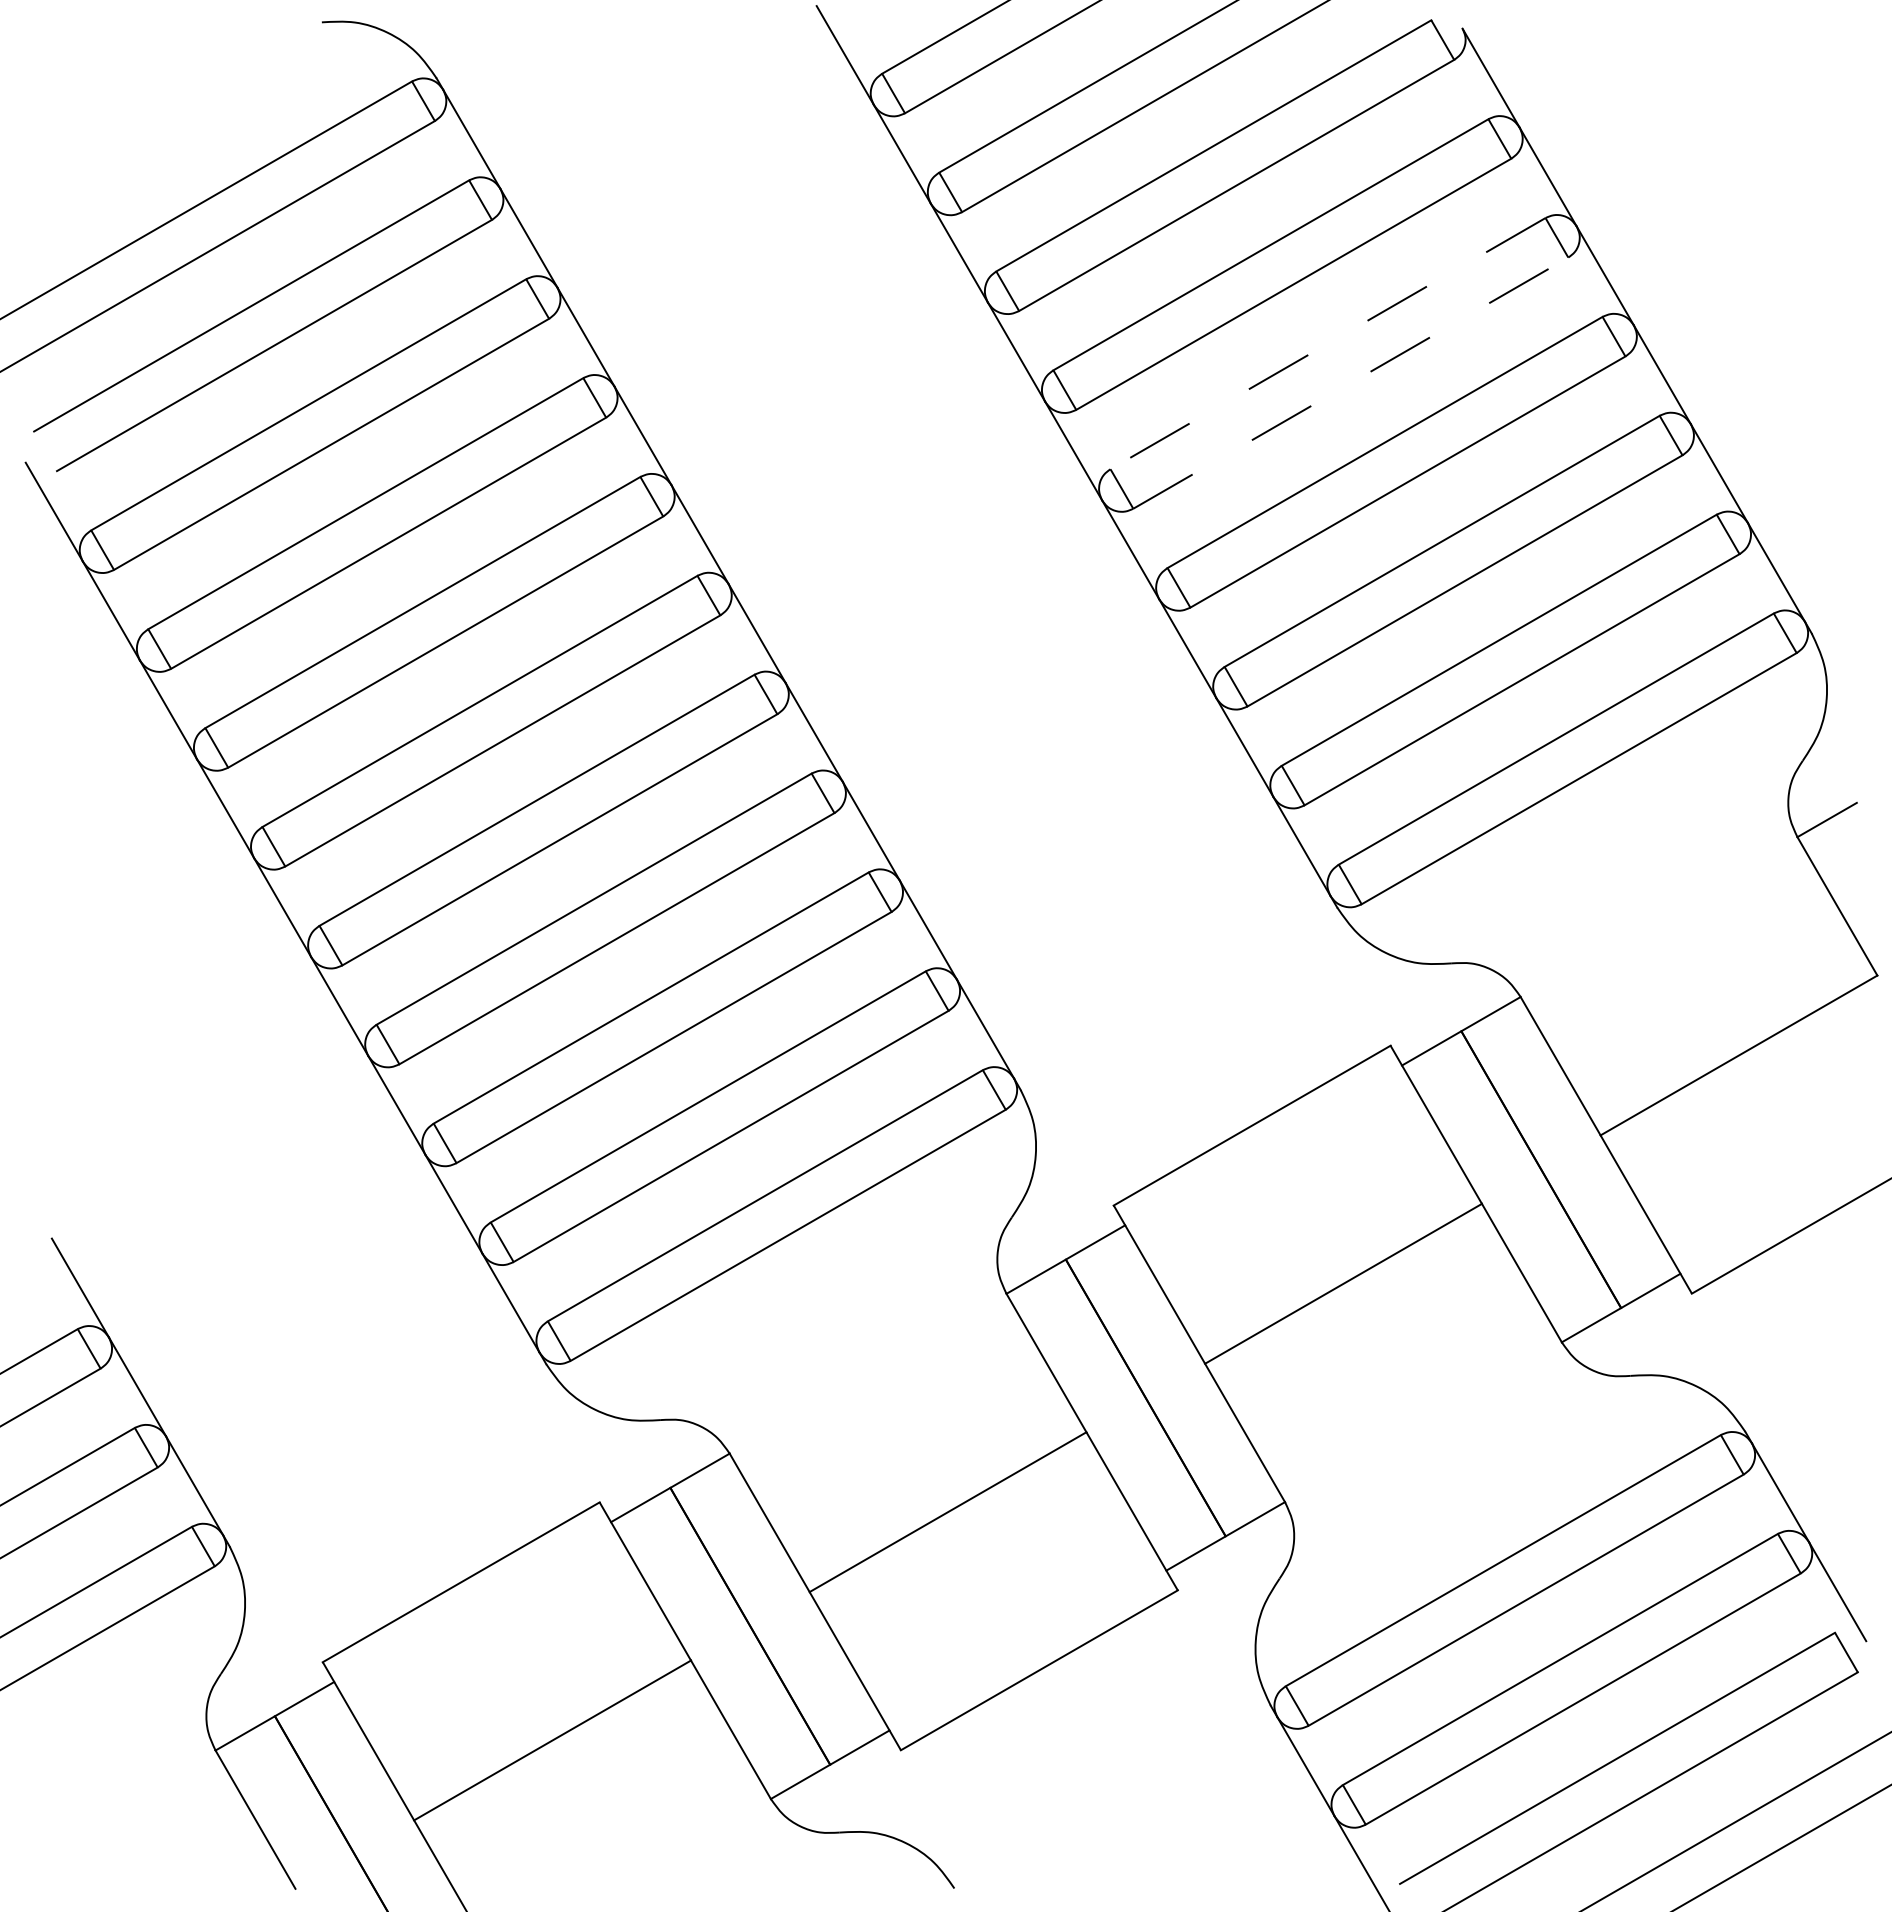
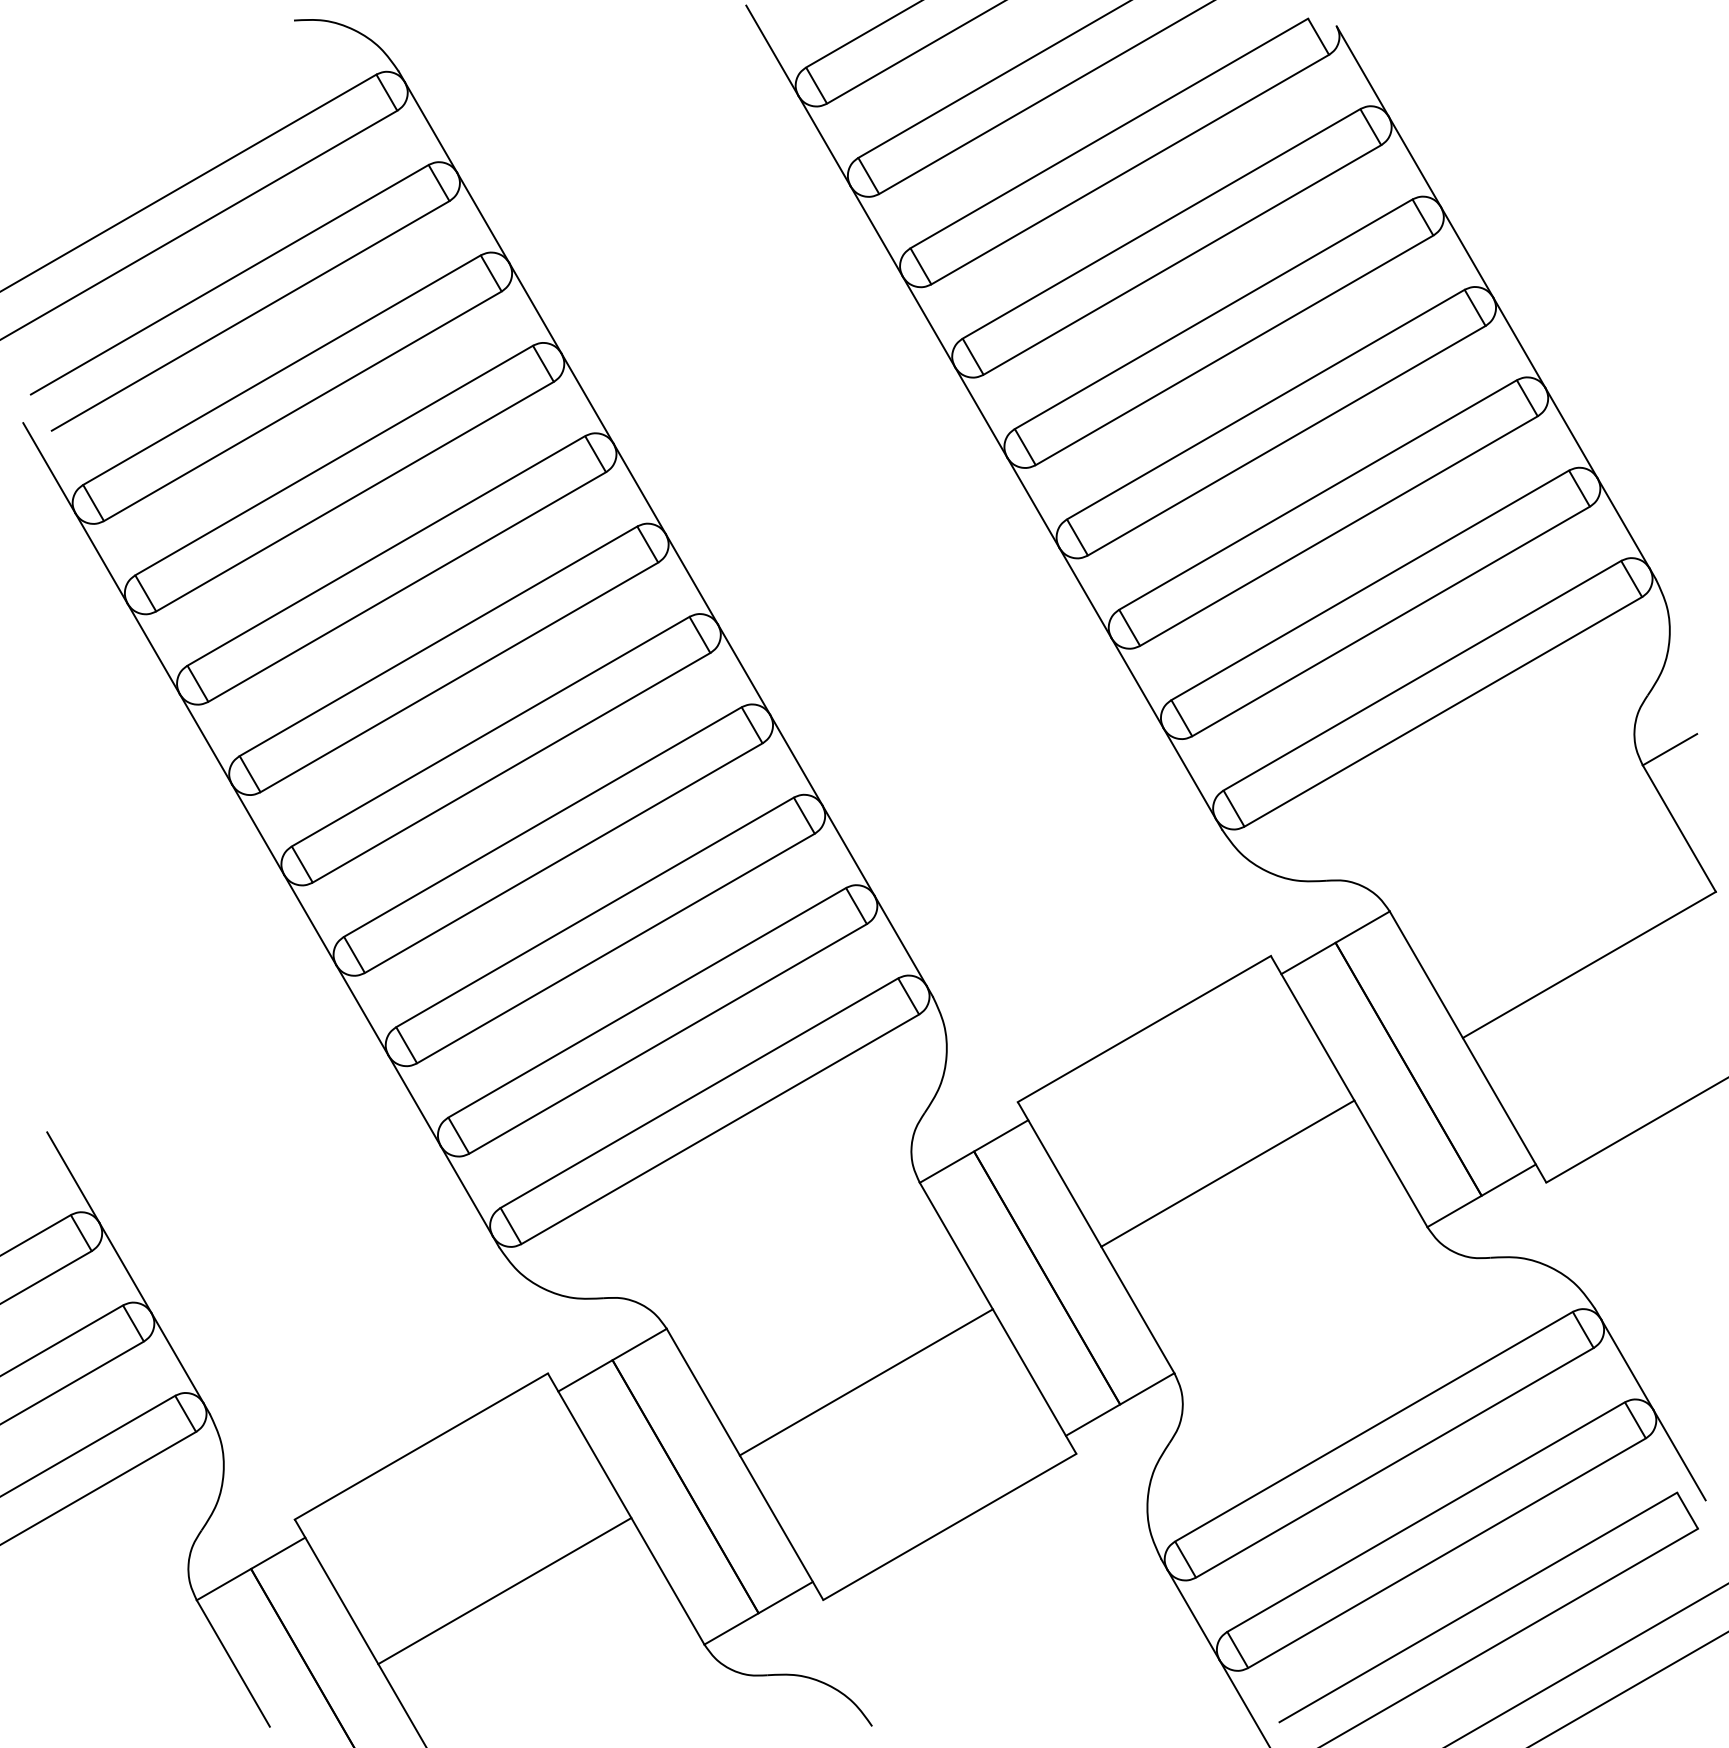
line: (1327, 343) -> (1213, 314), dashed -> solid
line: (1351, 382) -> (1235, 349), dashed -> solid

